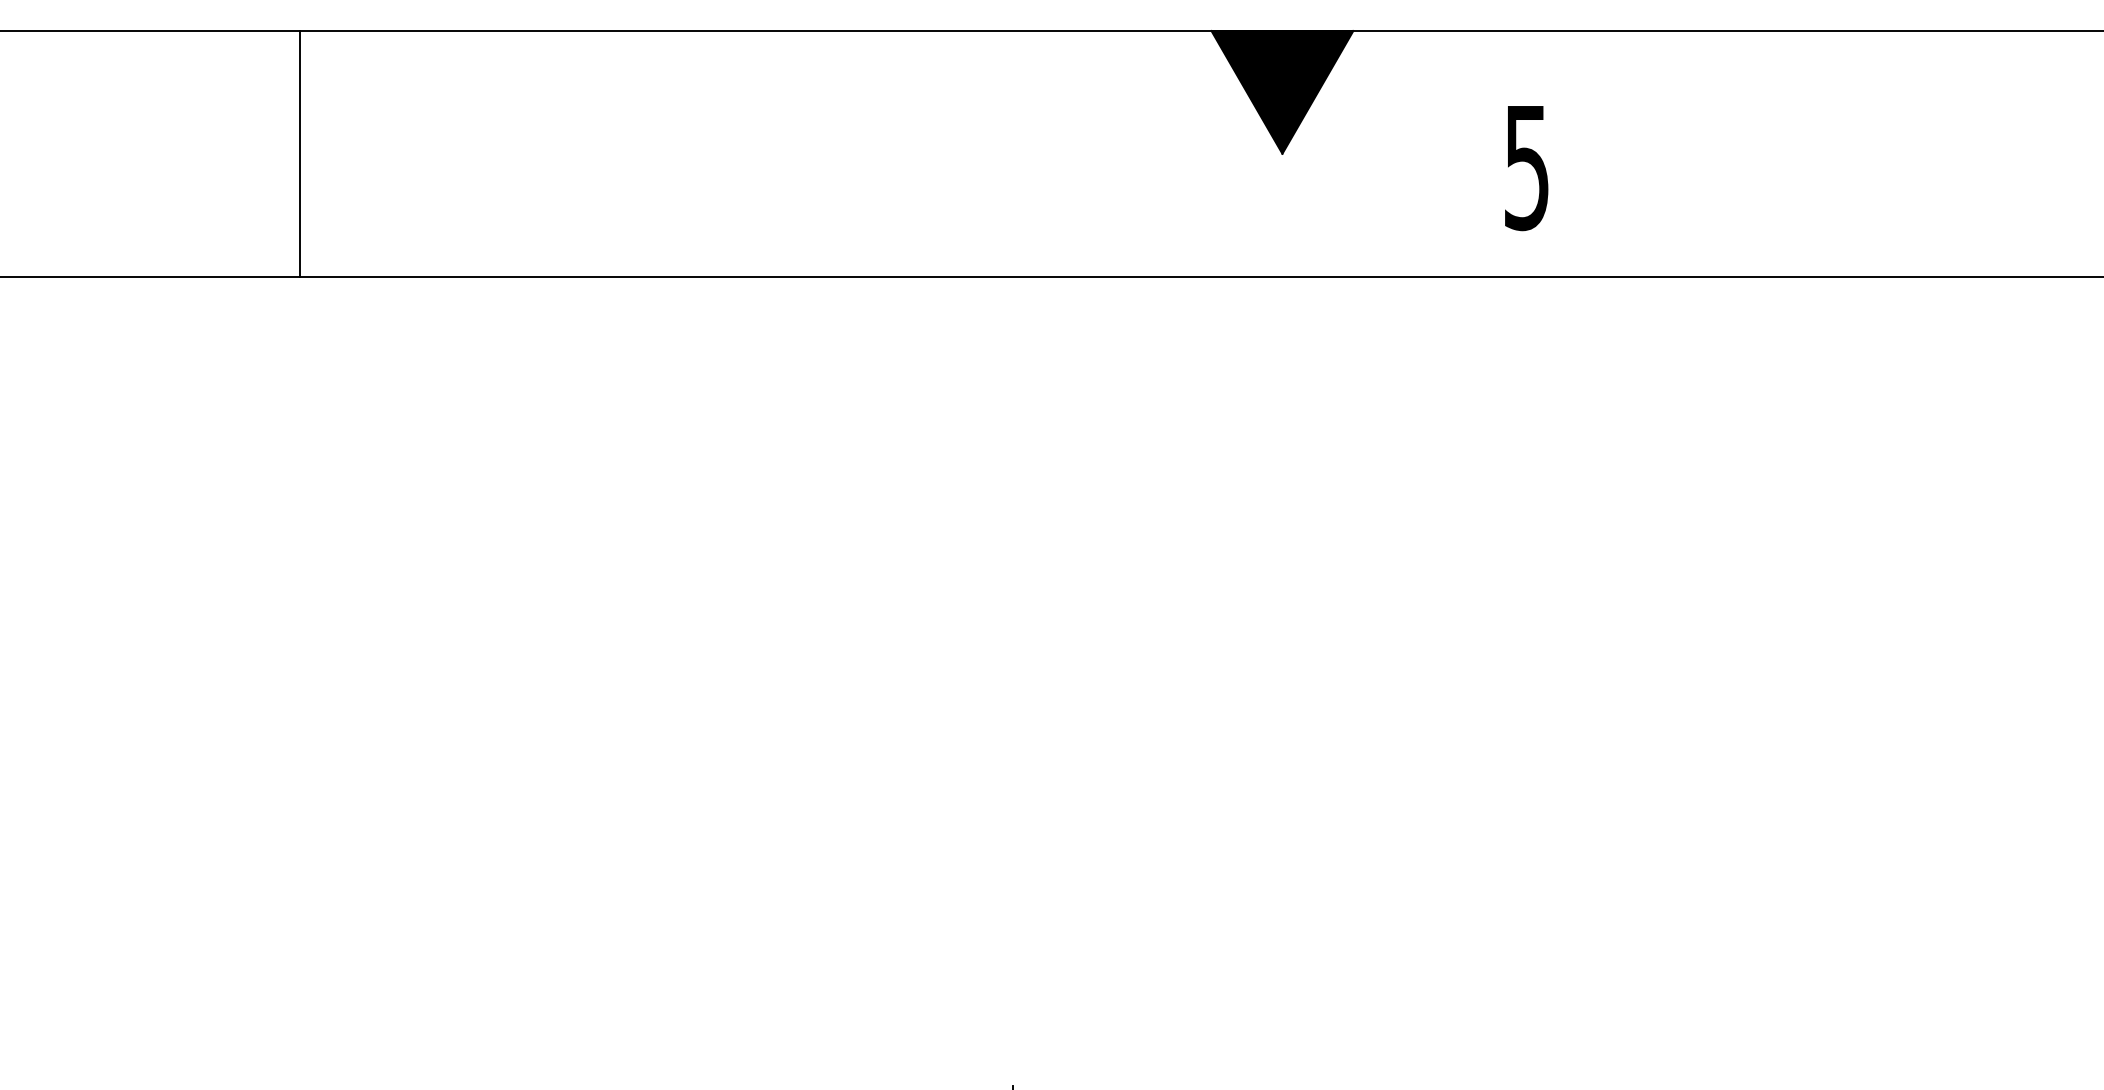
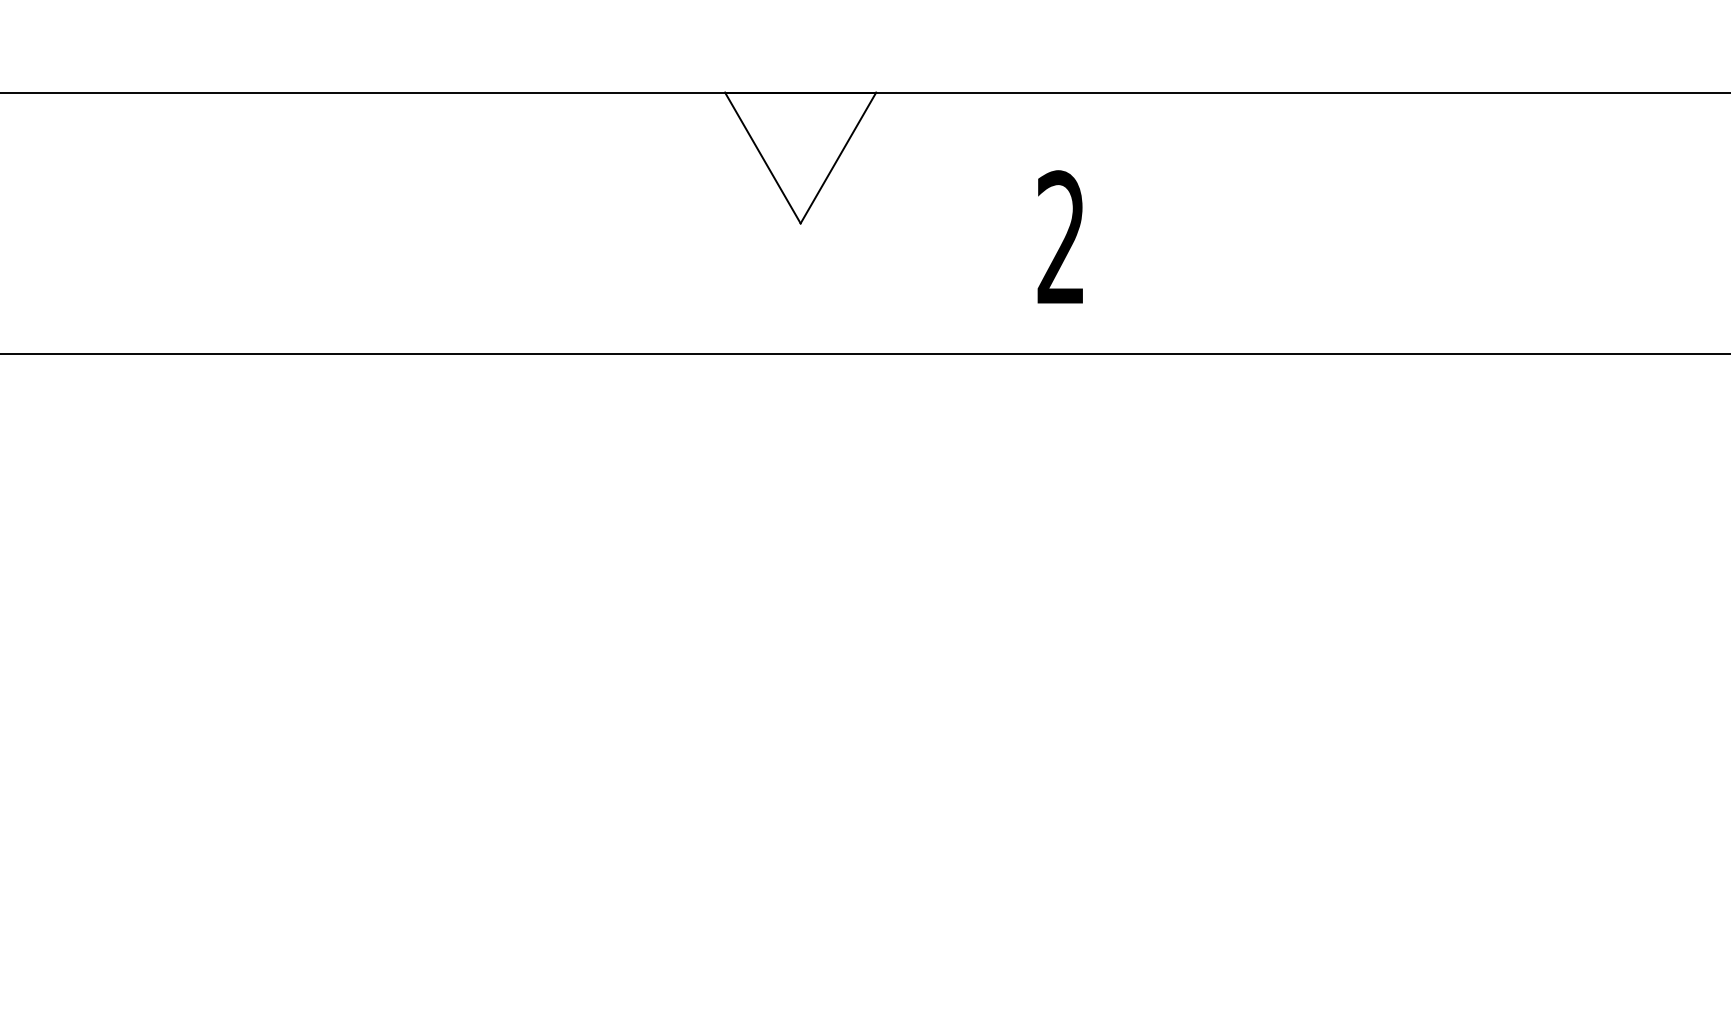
fill: (1282, 92) -> (800, 158), removed
text: (1526, 167) -> (1060, 238), 5 -> 2

